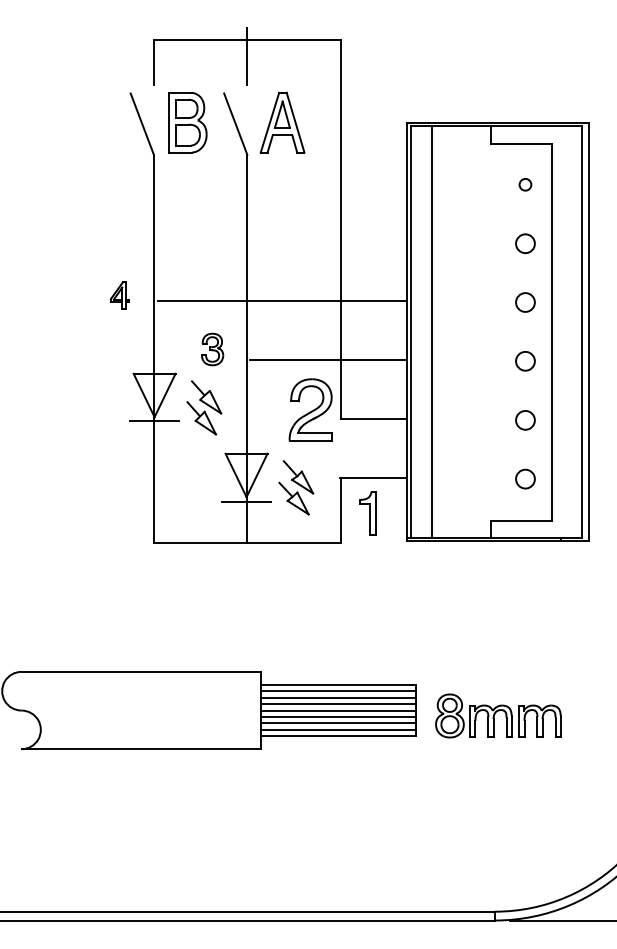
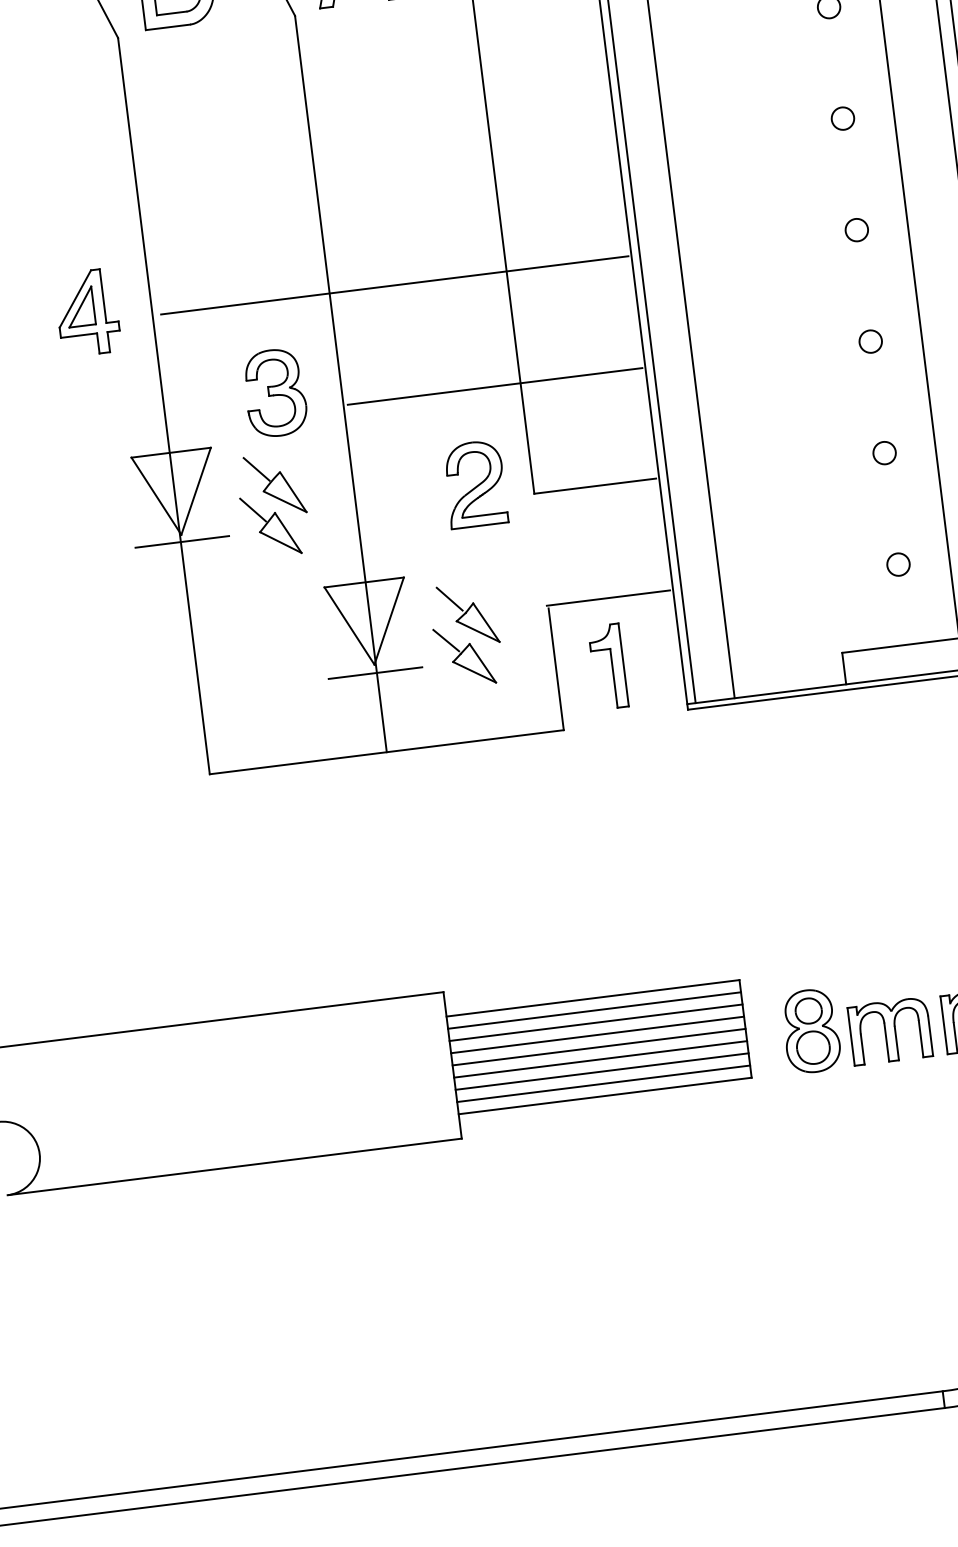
circle: (525, 243) -> (842, 118), size x0.62
part: (119, 295) -> (86, 312), size x1.67
circle: (525, 302) -> (856, 230), size x0.62
part: (212, 349) -> (275, 392), size x1.43
circle: (525, 361) -> (870, 341), size x0.62
part: (310, 409) -> (474, 483), size x0.71
circle: (525, 419) -> (884, 451), size x0.62
circle: (525, 478) -> (898, 563), size x0.62

